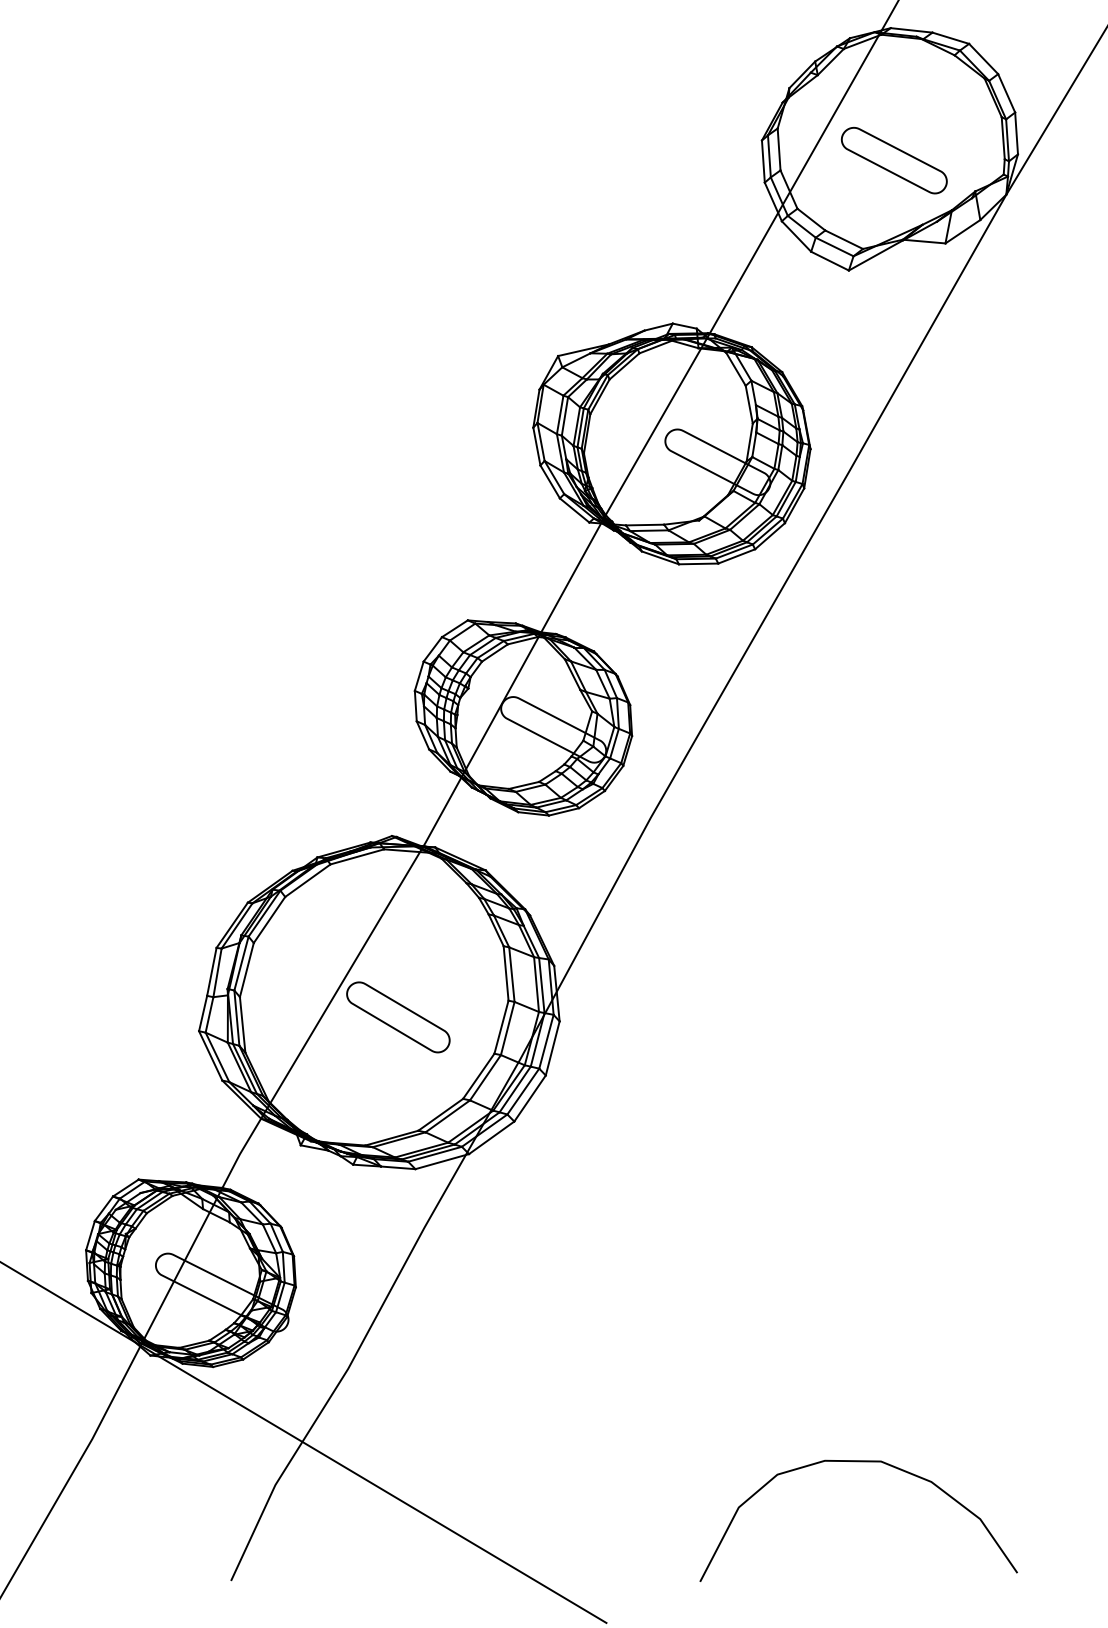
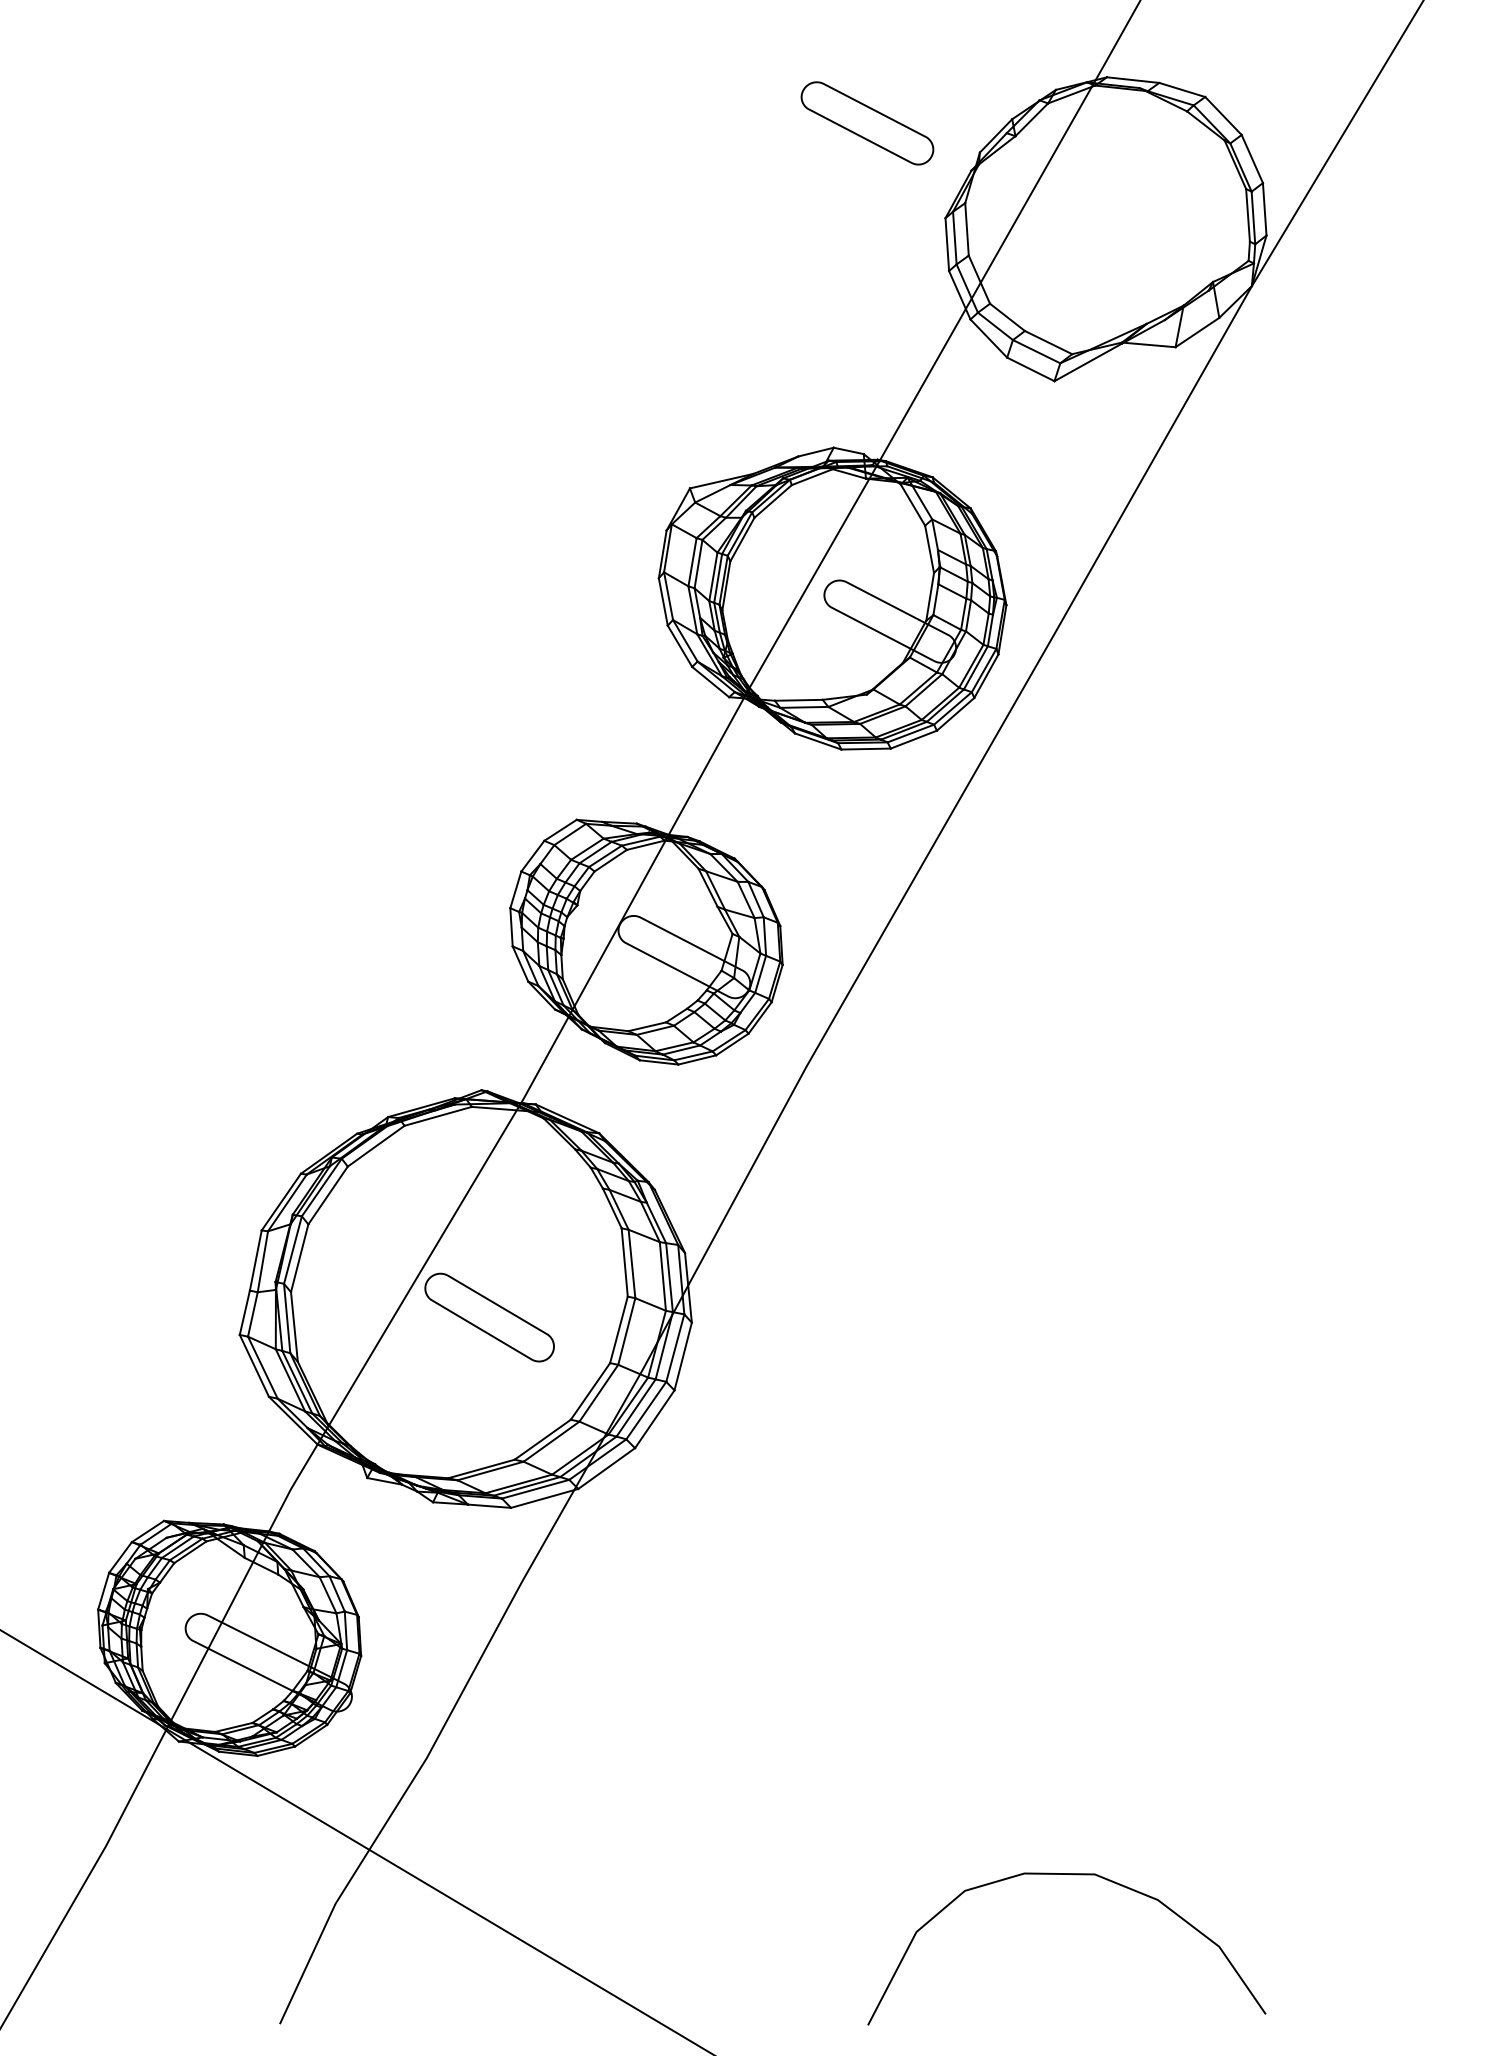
part: (894, 160) -> (867, 123), moved

